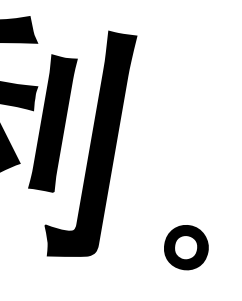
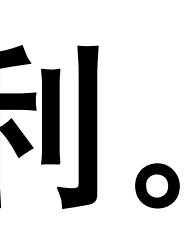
part: (186, 247) -> (157, 185), size x1.43

